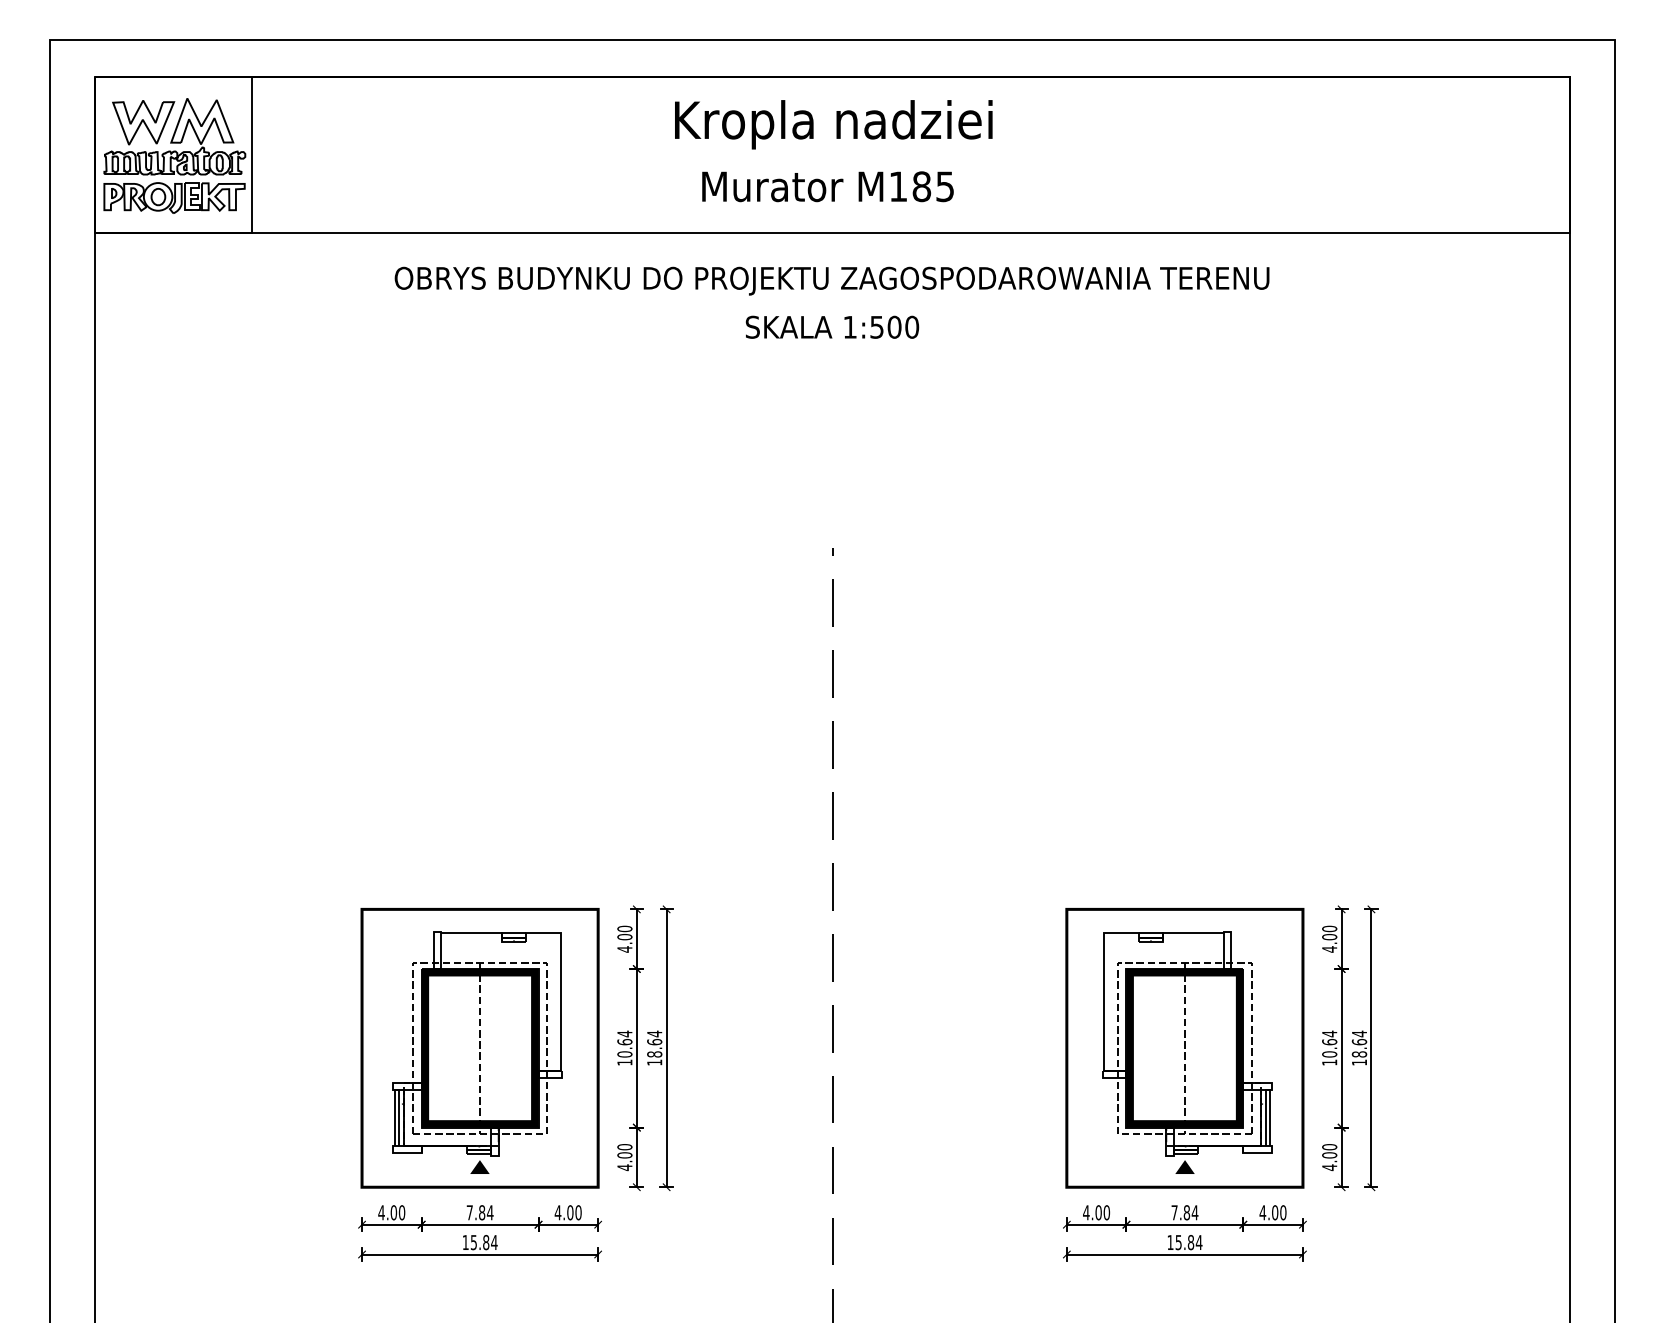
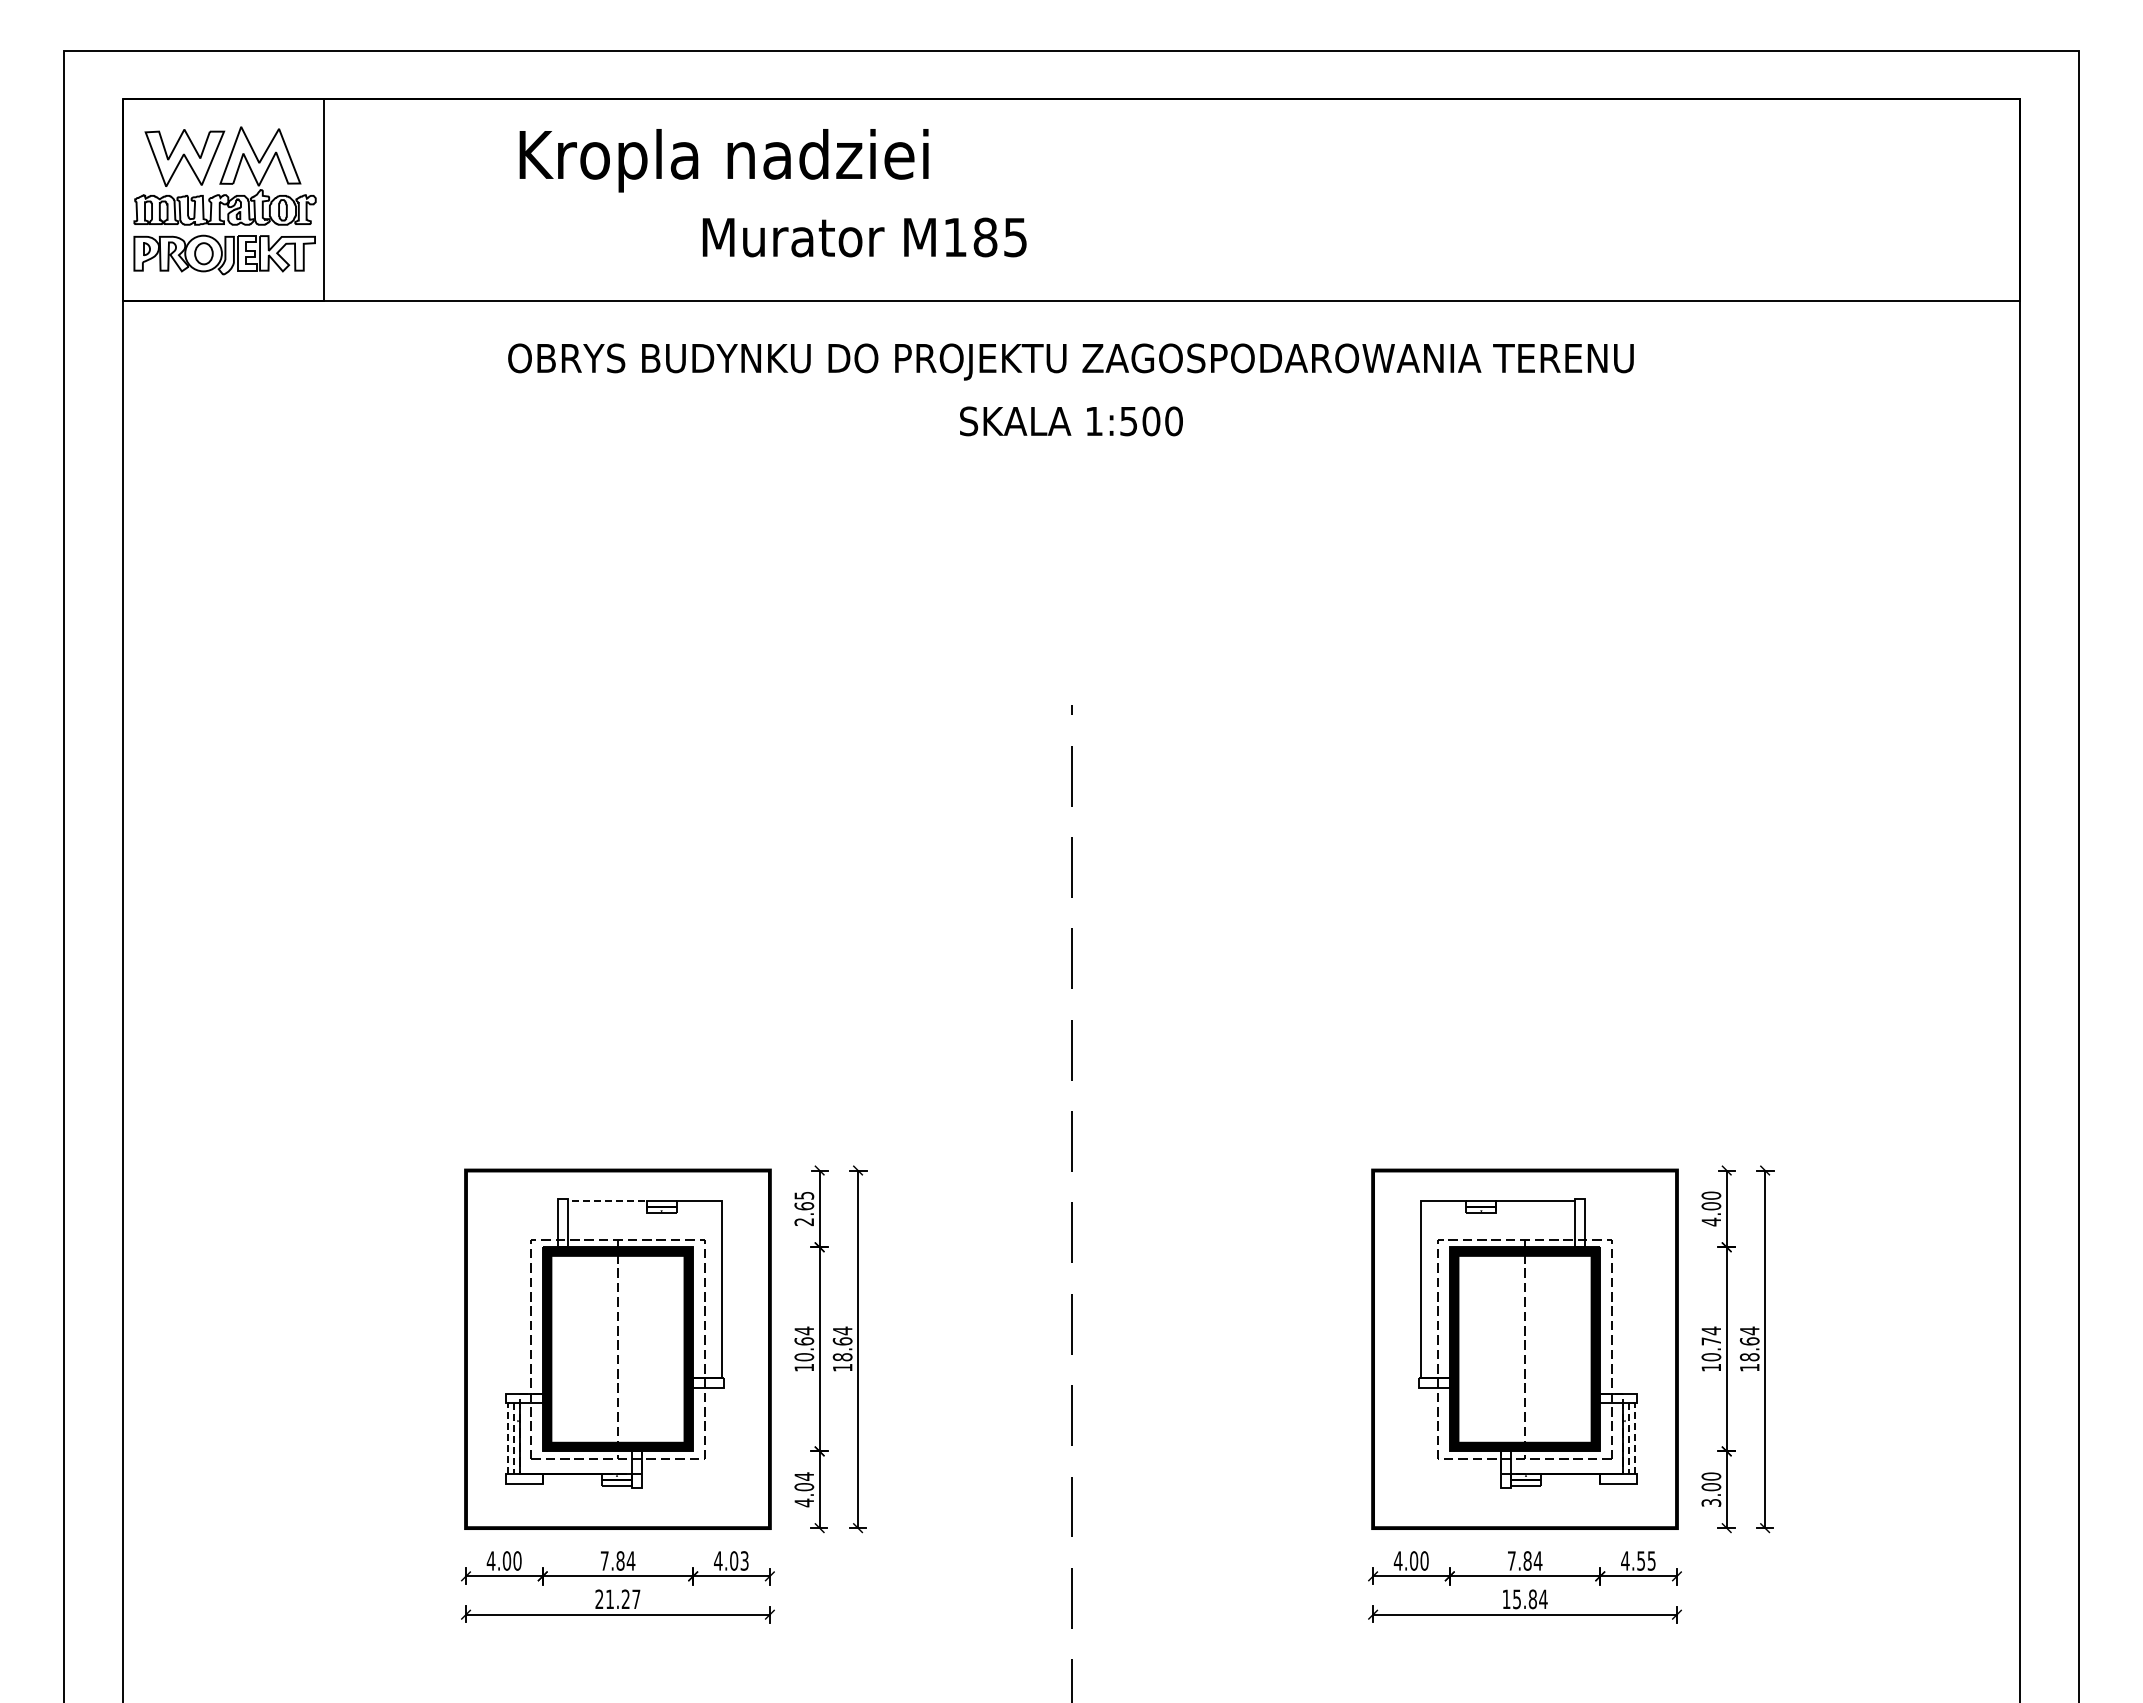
text: (833, 124) -> (723, 160), moved
text: (827, 186) -> (864, 237), moved
line: (475, 933) -> (612, 1201), solid -> dashed
text: (625, 938) -> (804, 1208), 4.00 -> 2.65
text: (1329, 1042) -> (1711, 1341), 10.64 -> 10.74
line: (397, 1090) -> (511, 1403), solid -> dashed
line: (1267, 1090) -> (1631, 1403), solid -> dashed
text: (625, 1147) -> (804, 1476), 4.00 -> 4.04
fill: (479, 1167) -> (617, 1502), removed
fill: (1184, 1167) -> (1524, 1502), removed
text: (1329, 1167) -> (1711, 1502), 4.00 -> 3.00
text: (578, 1212) -> (744, 1560), 4.00 -> 4.03
text: (1279, 1212) -> (1646, 1560), 4.00 -> 4.55
text: (479, 1242) -> (617, 1599), 15.84 -> 21.27

